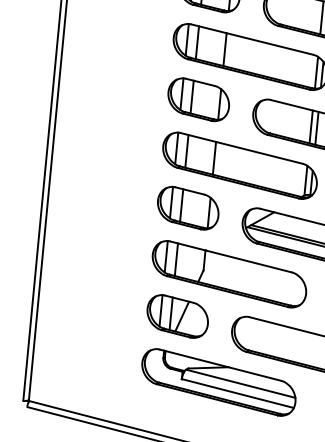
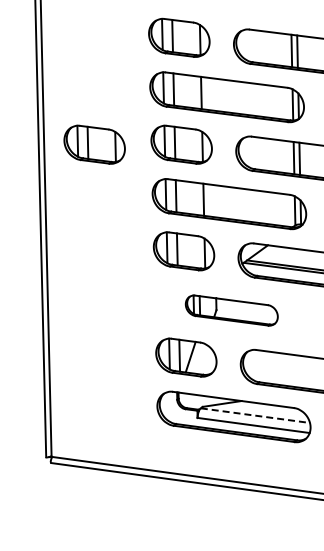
part: (110, 88) -> (94, 144), added
part: (229, 274) -> (231, 310), size x0.6
line: (240, 383) -> (255, 415), solid -> dashed

